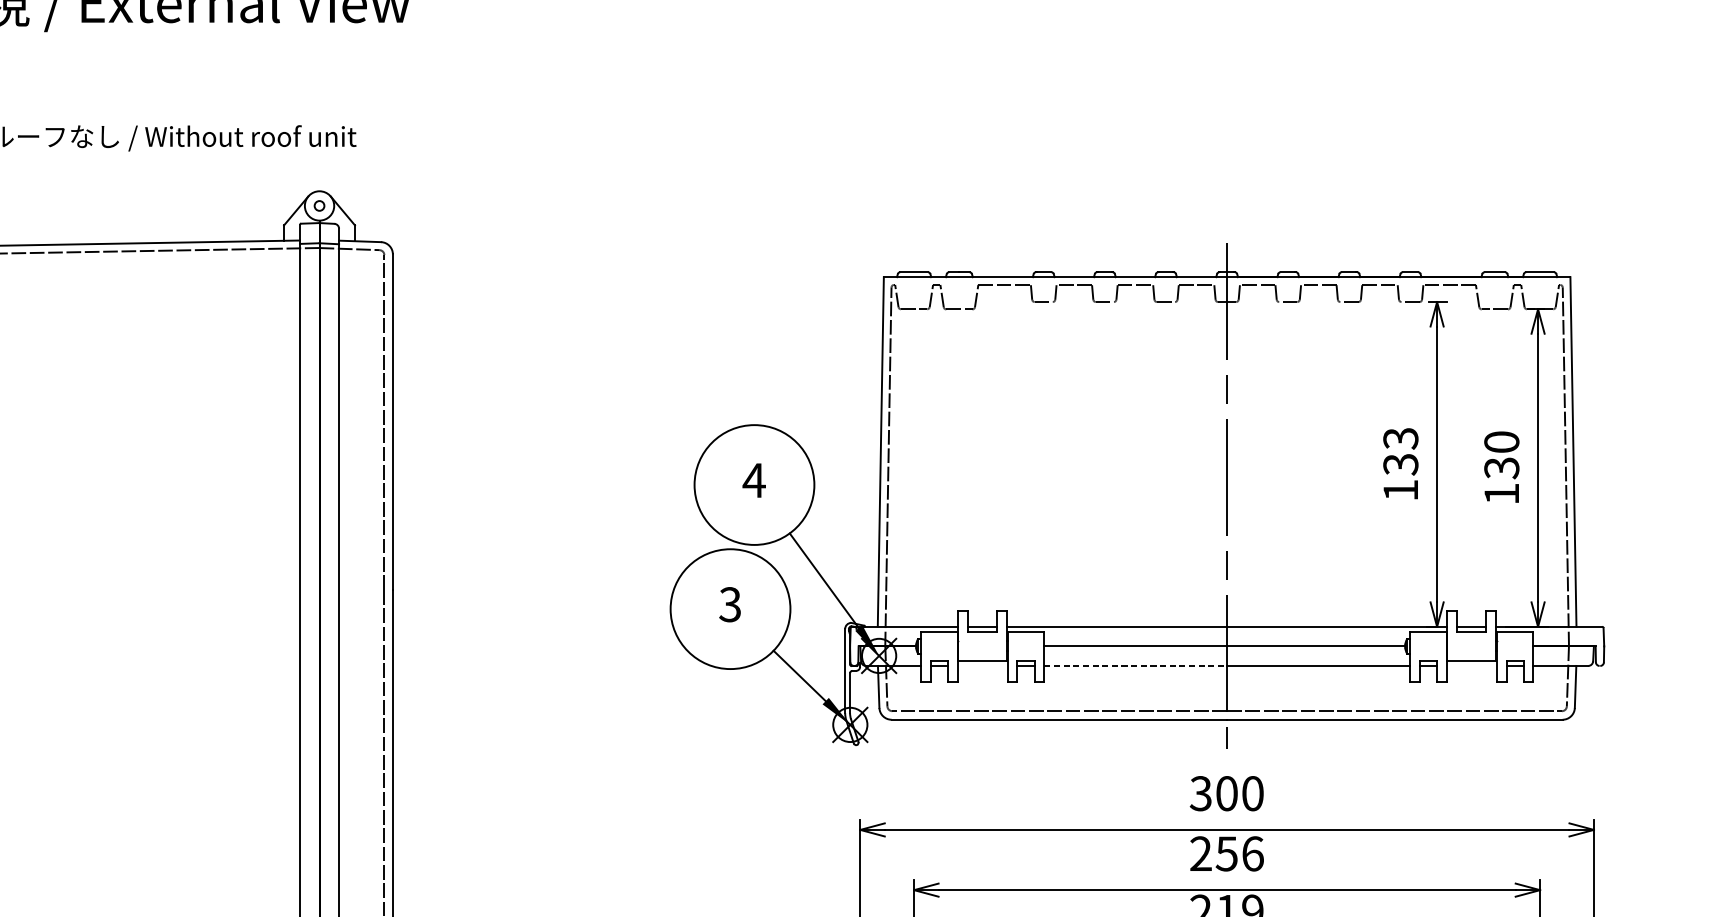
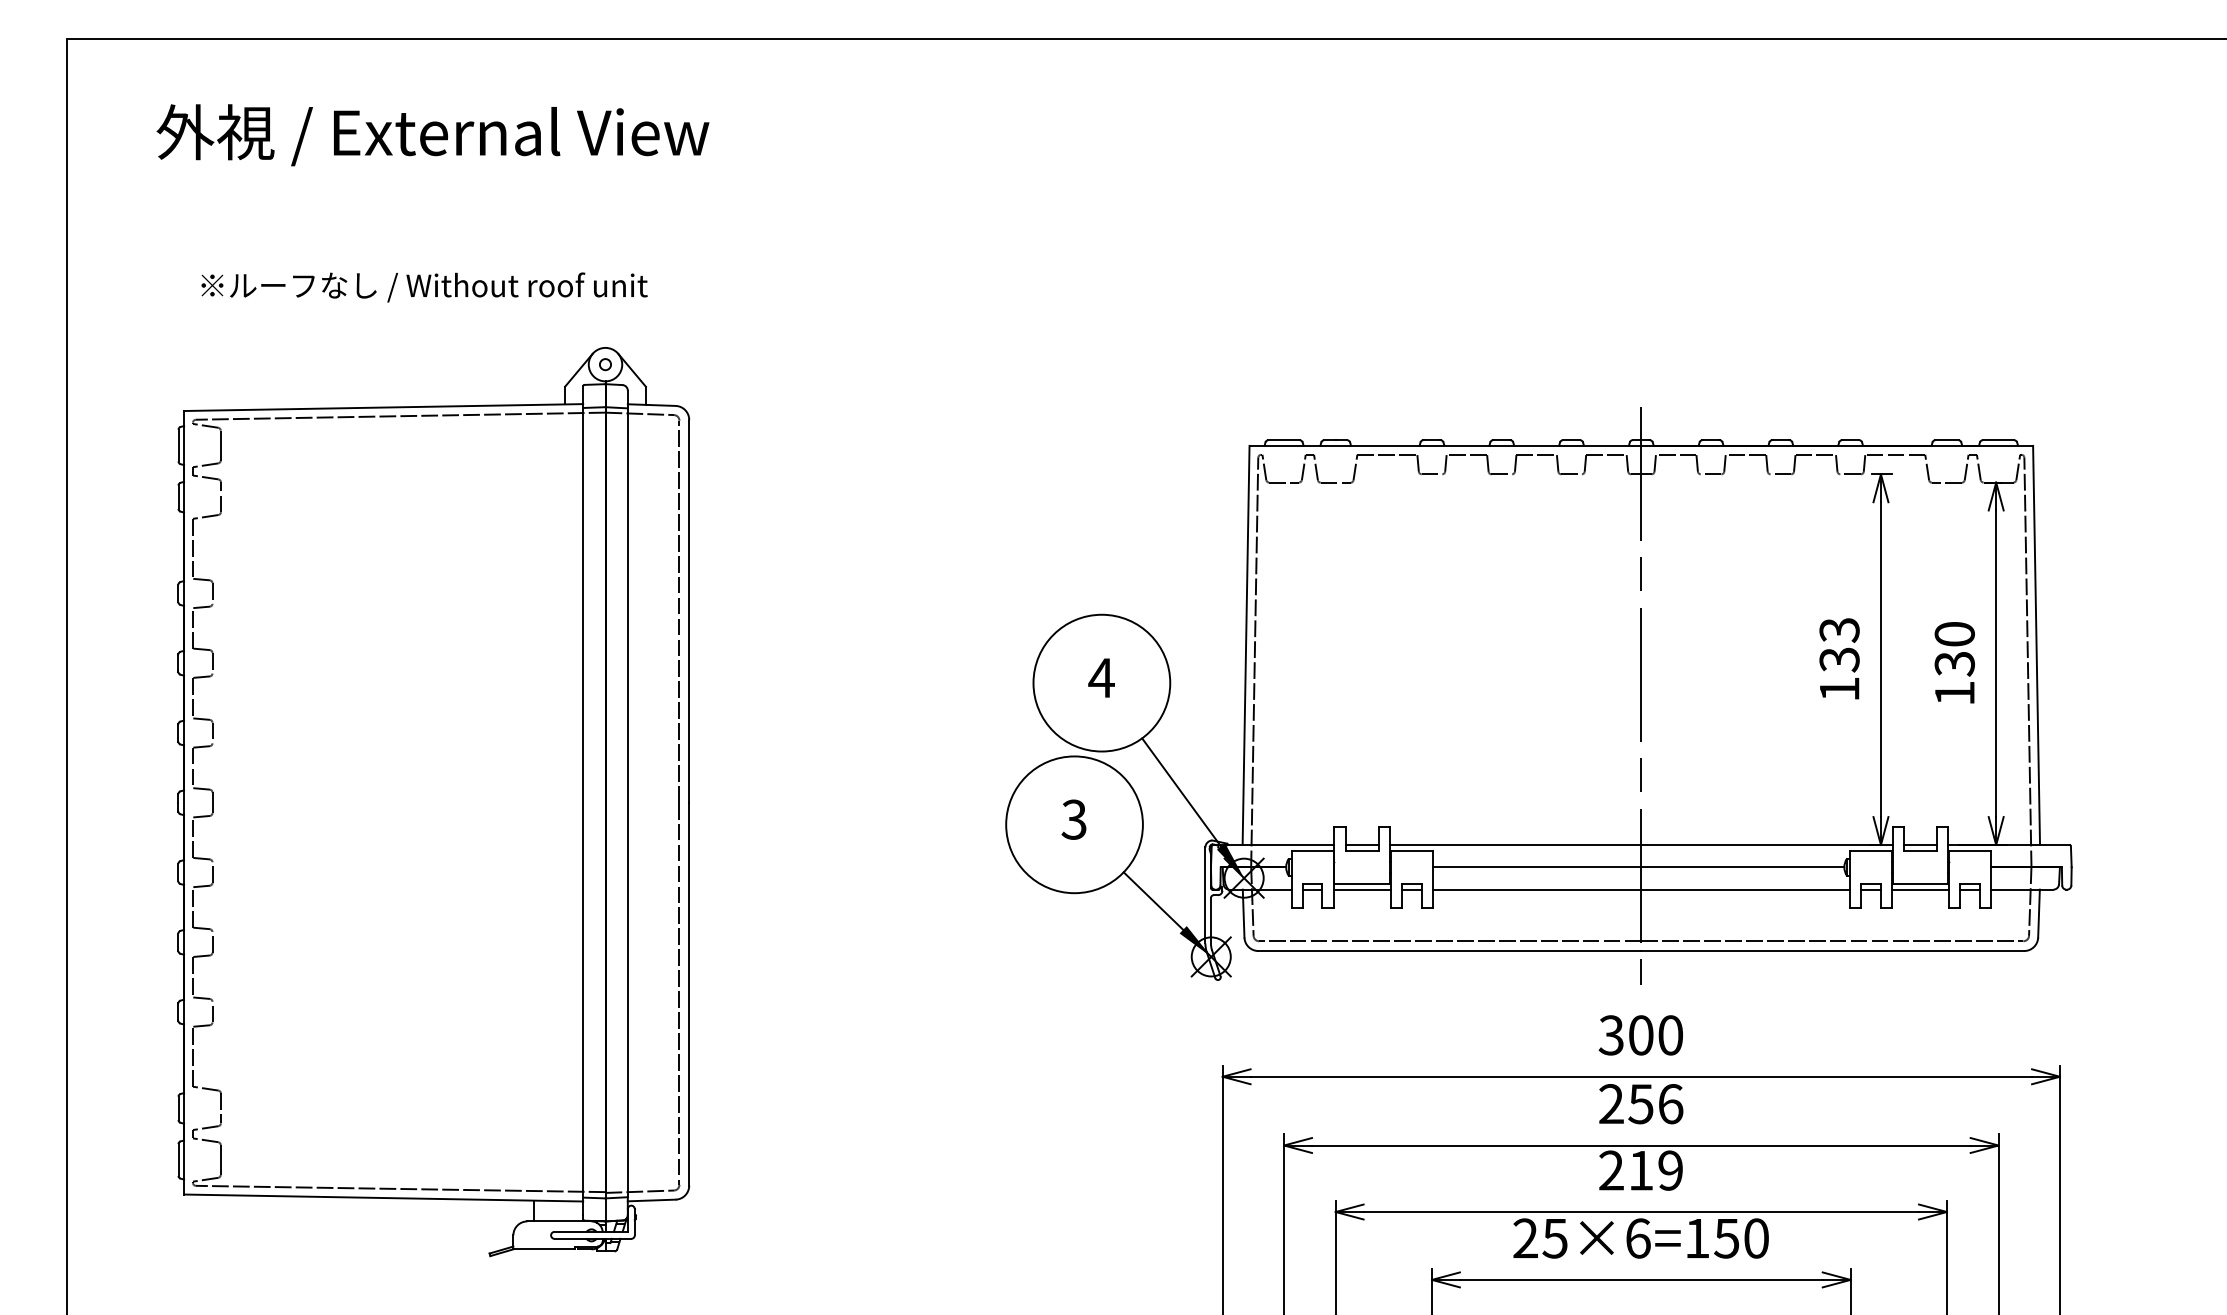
line: (981, 665) -> (1361, 889), added
line: (1136, 665) -> (1537, 889), dashed -> solid
line: (1471, 665) -> (1920, 889), added

